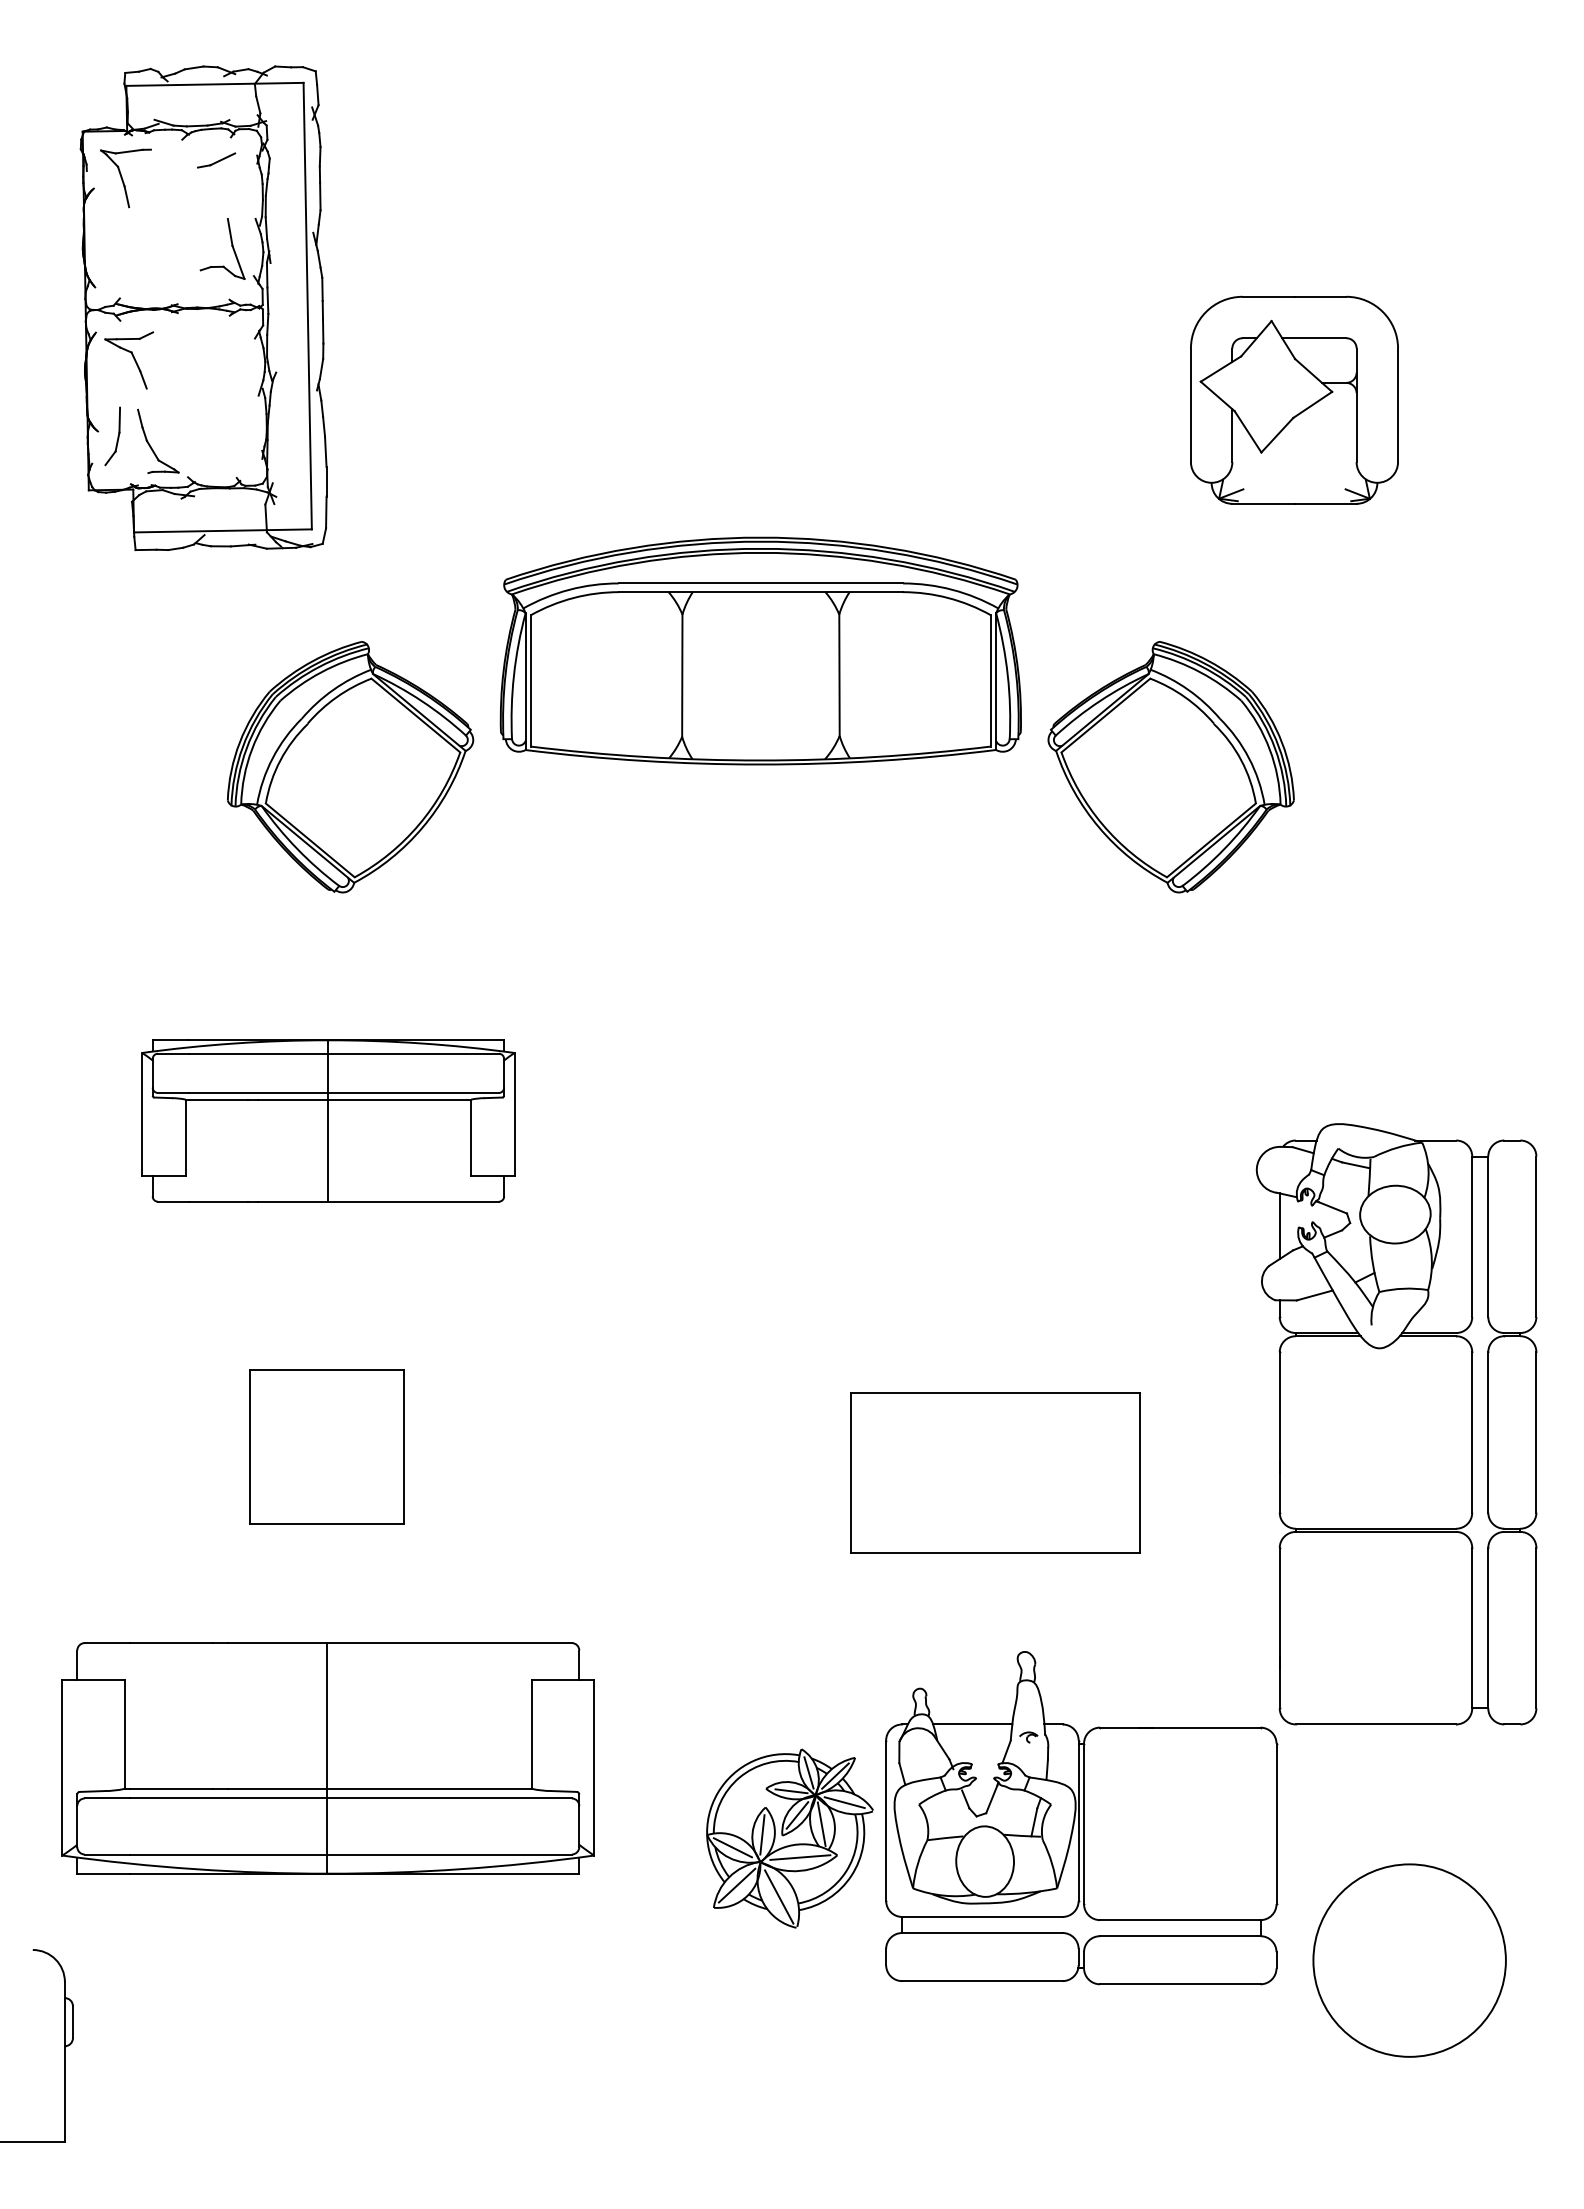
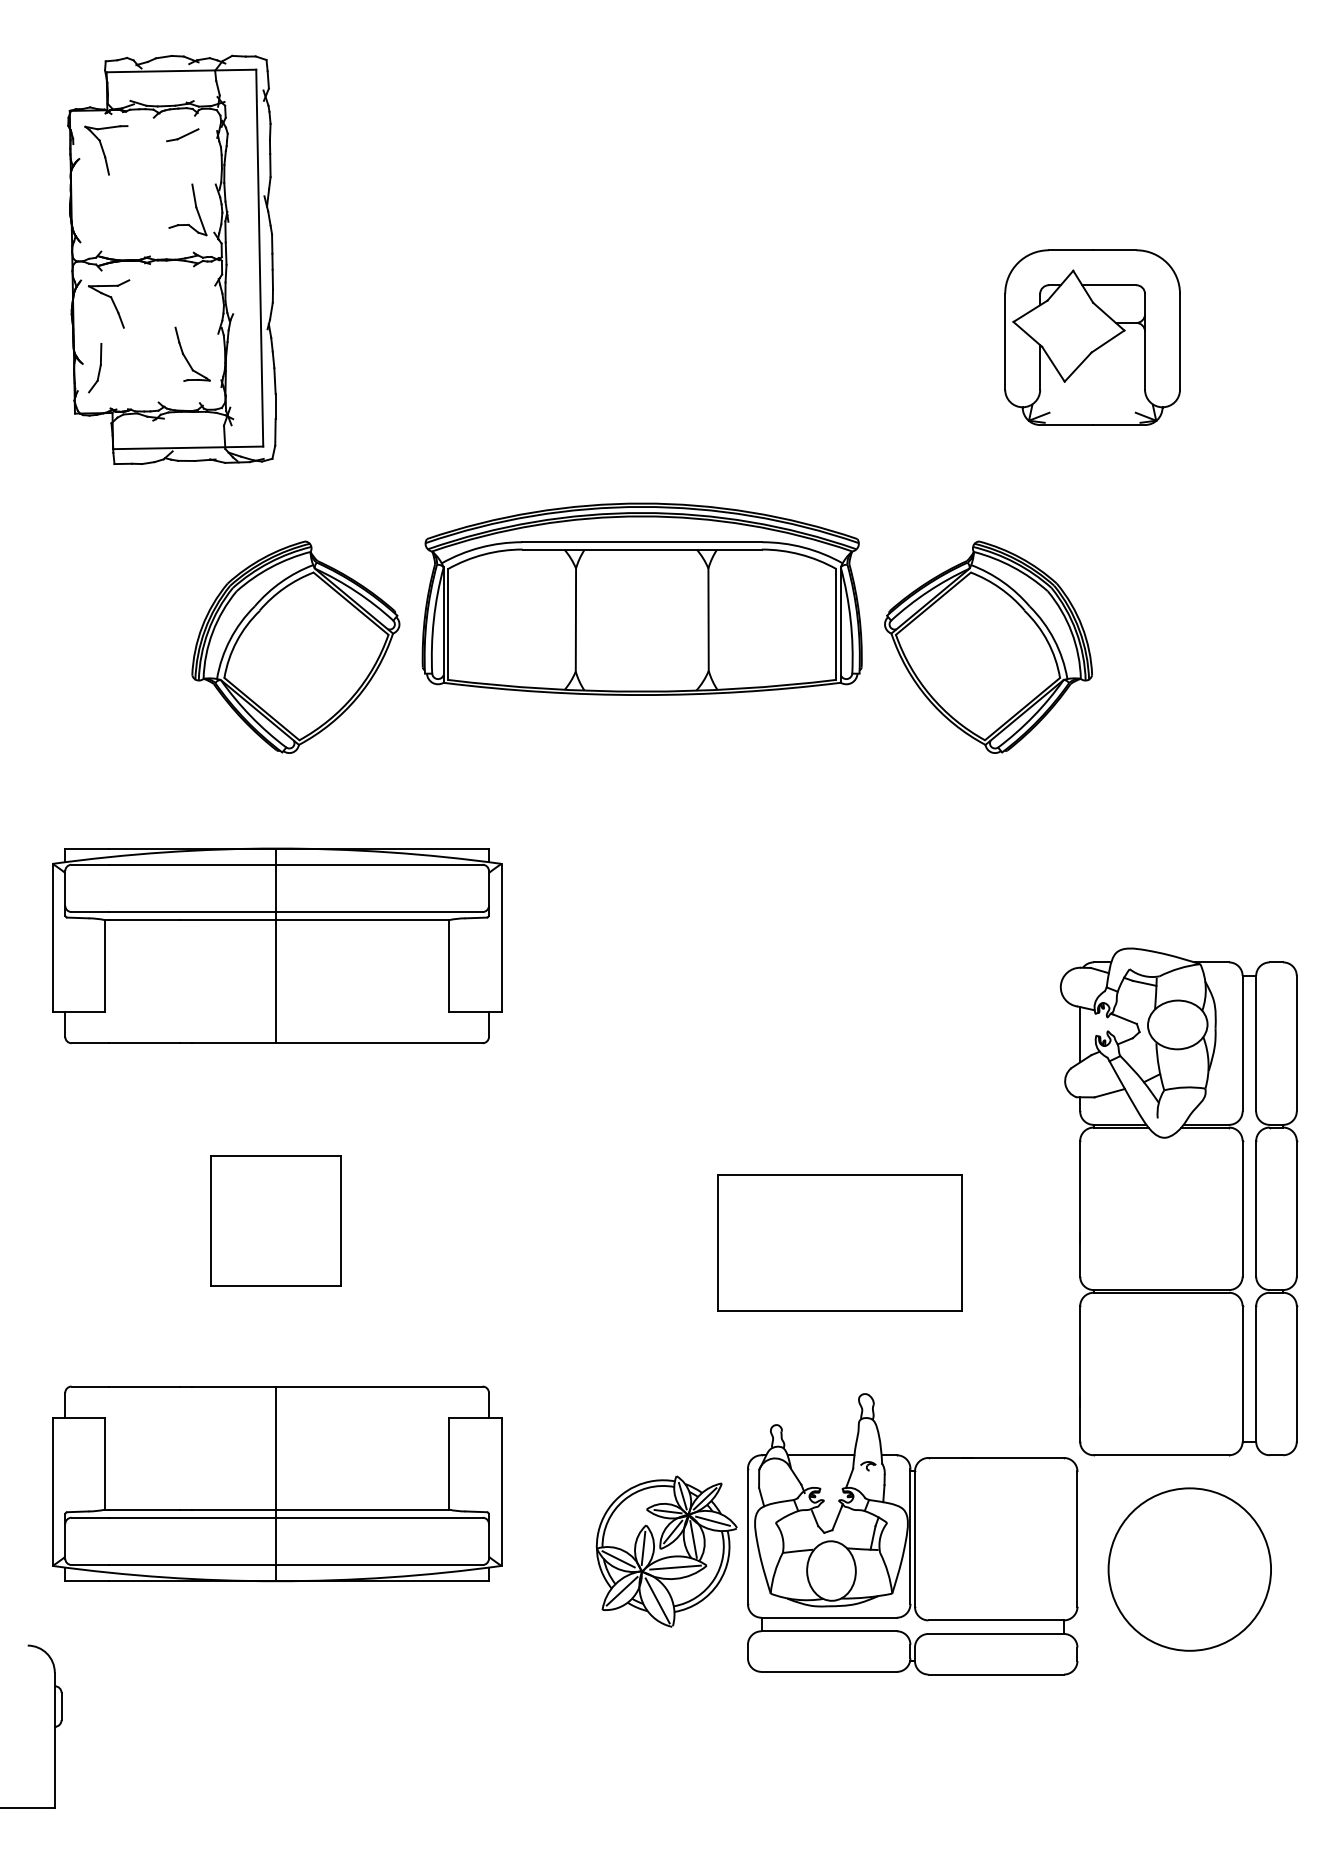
part: (151, 445) -> (186, 357), moved
part: (760, 650) -> (641, 598), moved
part: (328, 1120) -> (277, 945), size x1.43
circle: (1409, 1960) -> (1189, 1569), moved

